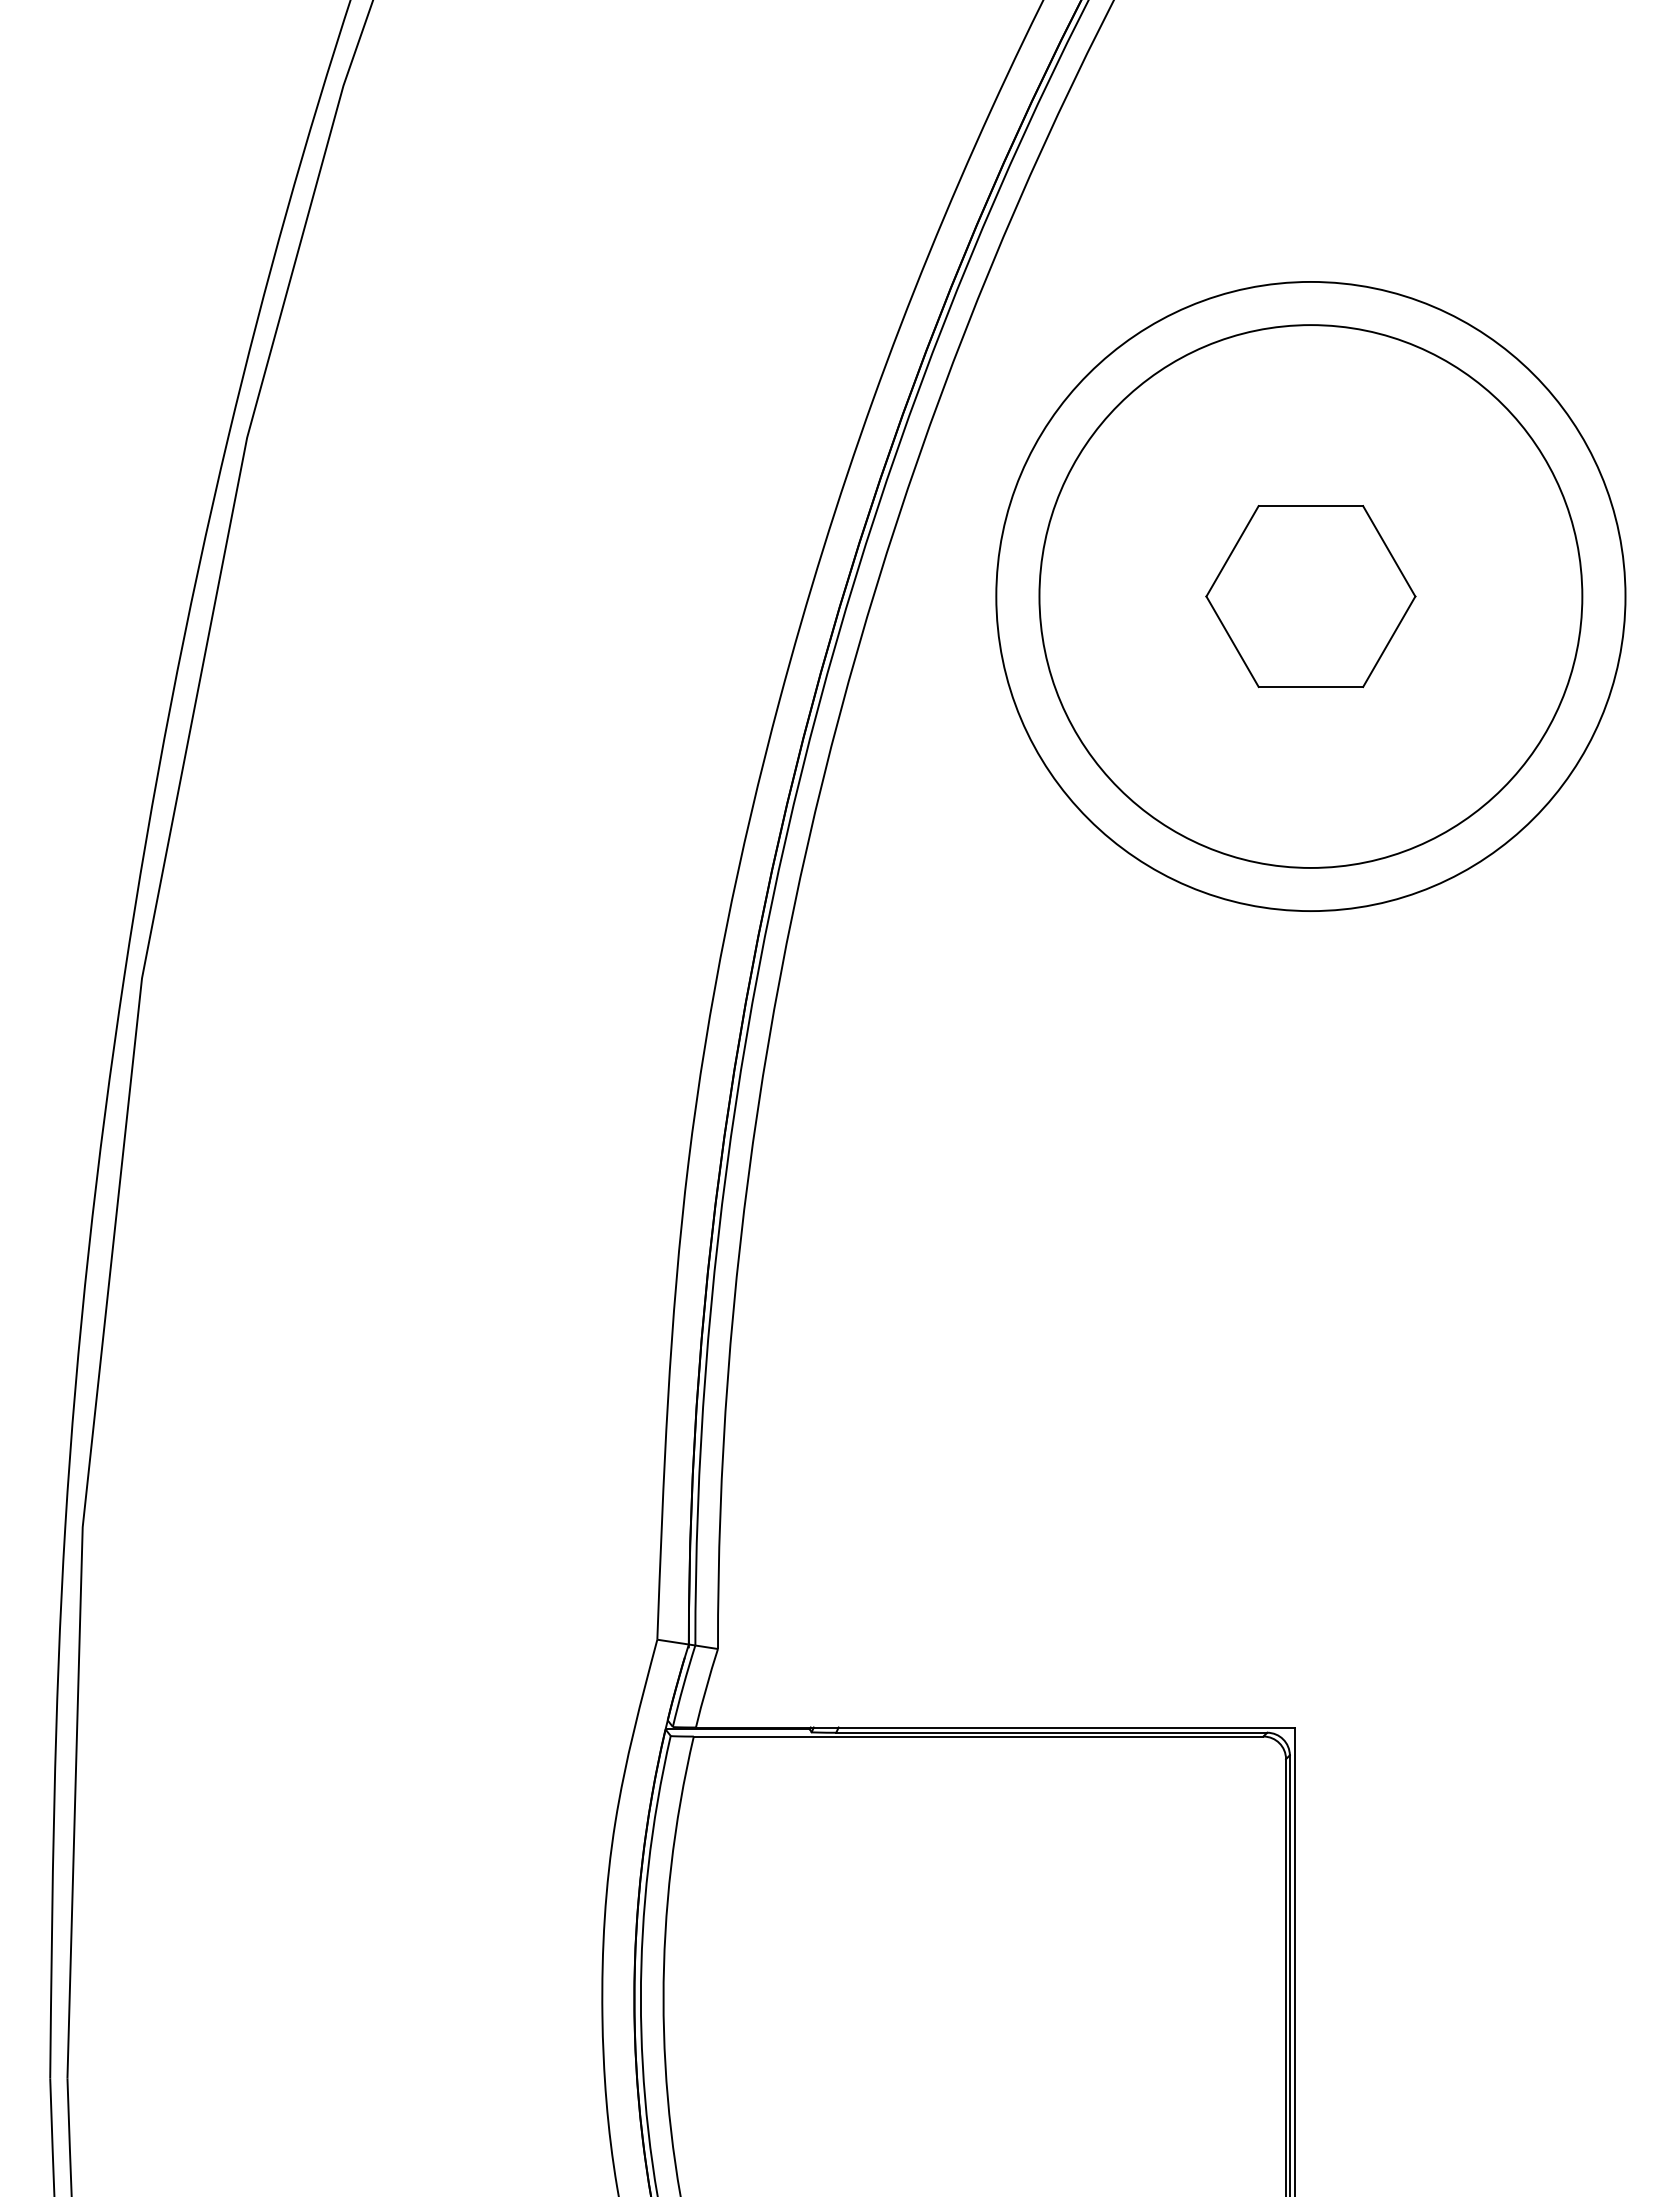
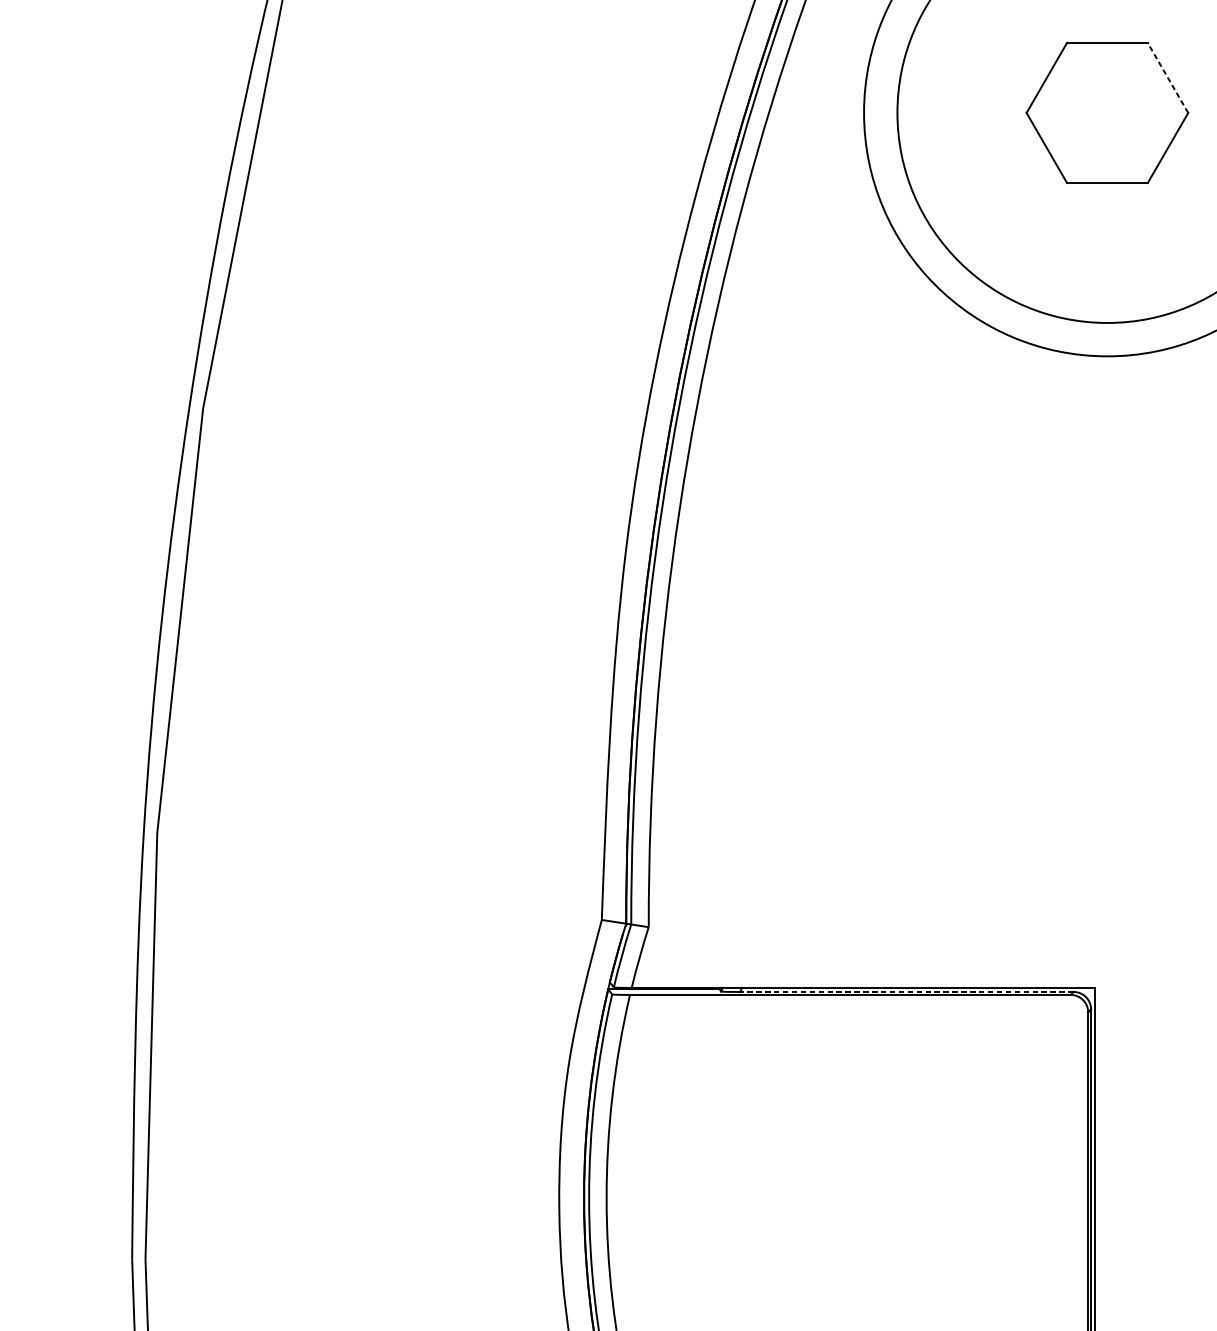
line: (1388, 550) -> (1167, 77), solid -> dashed
line: (1051, 1732) -> (906, 991), solid -> dashed

